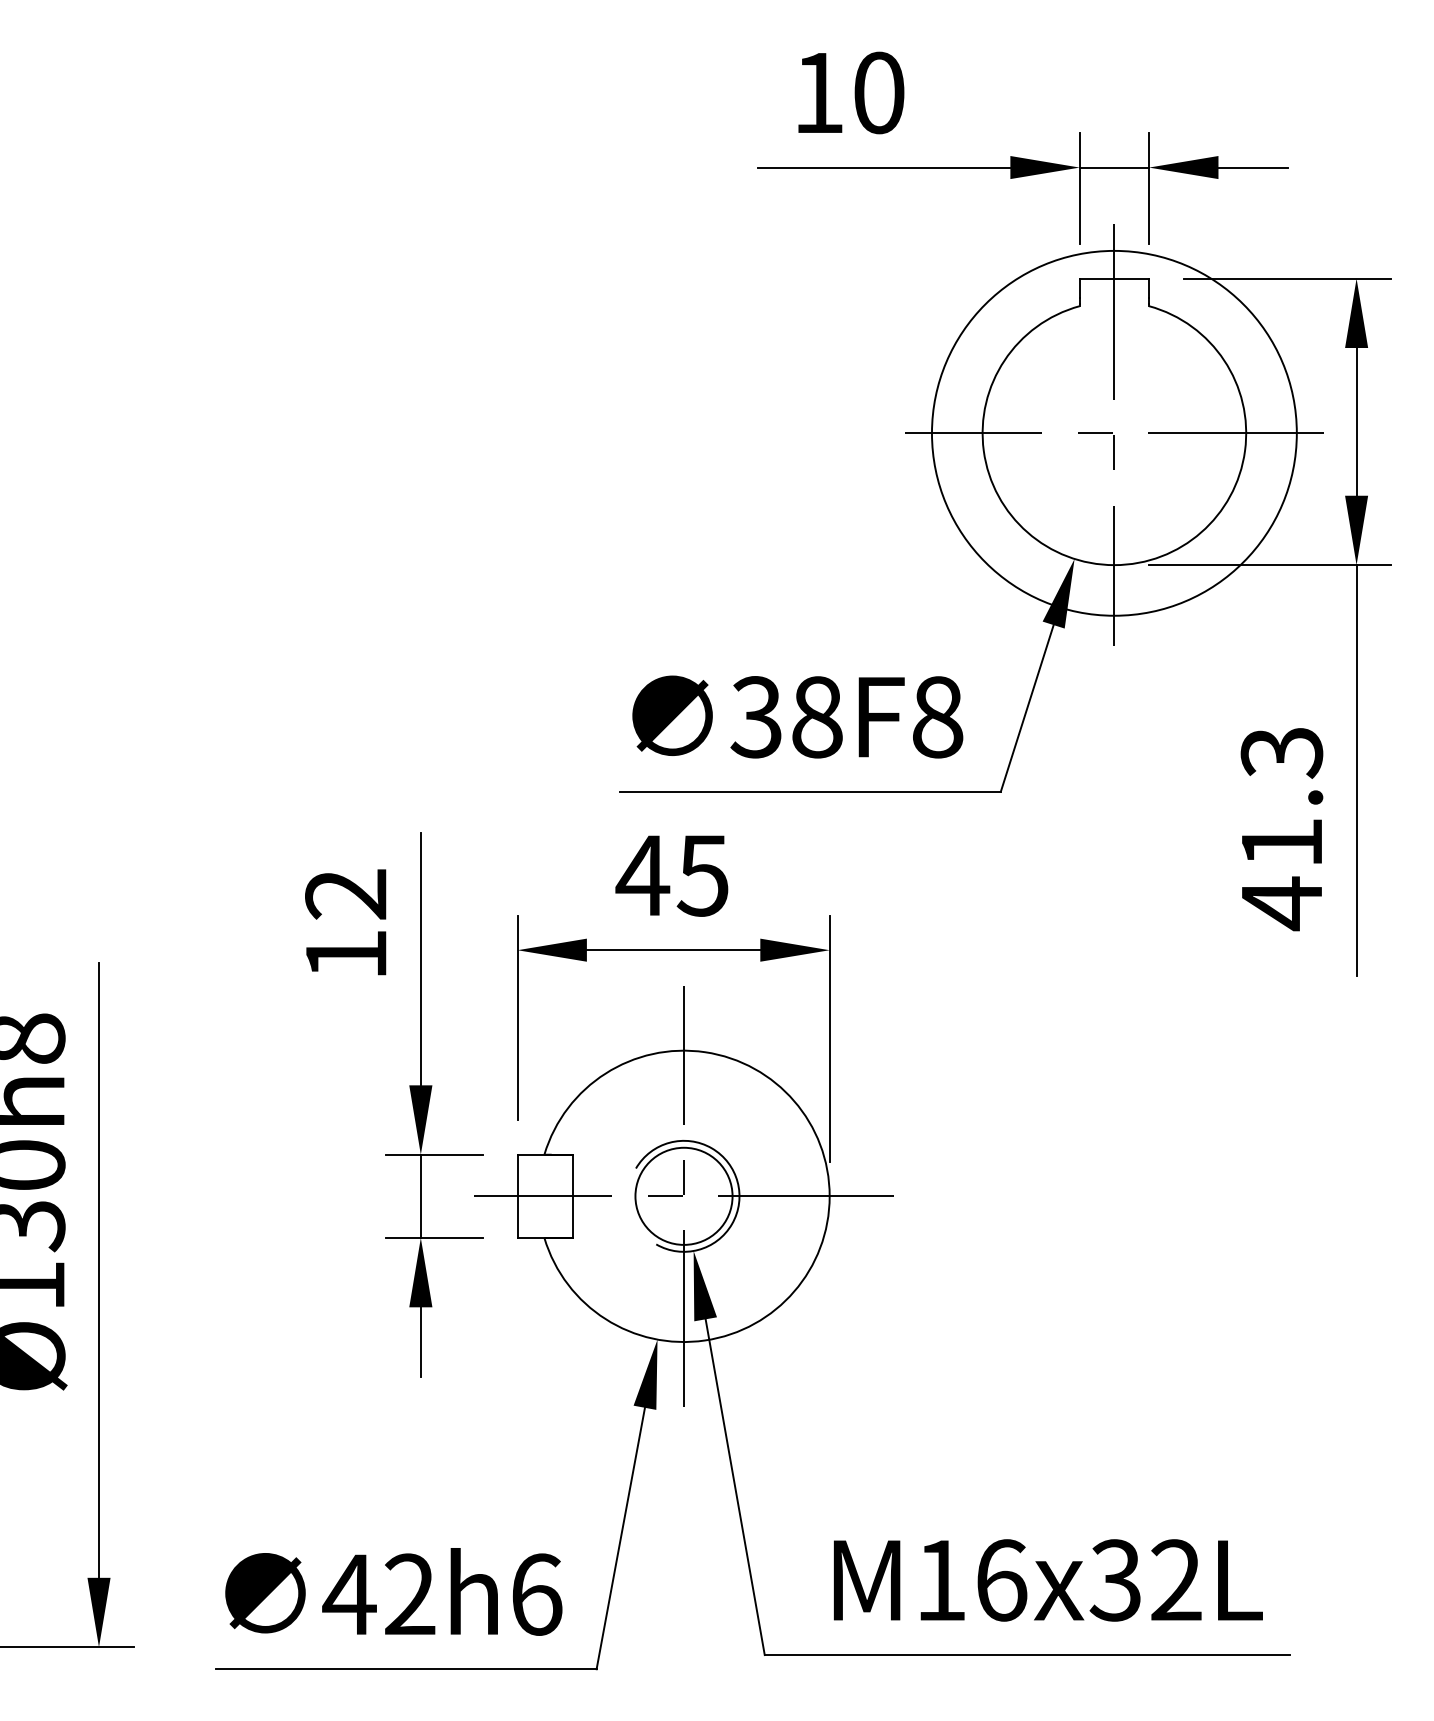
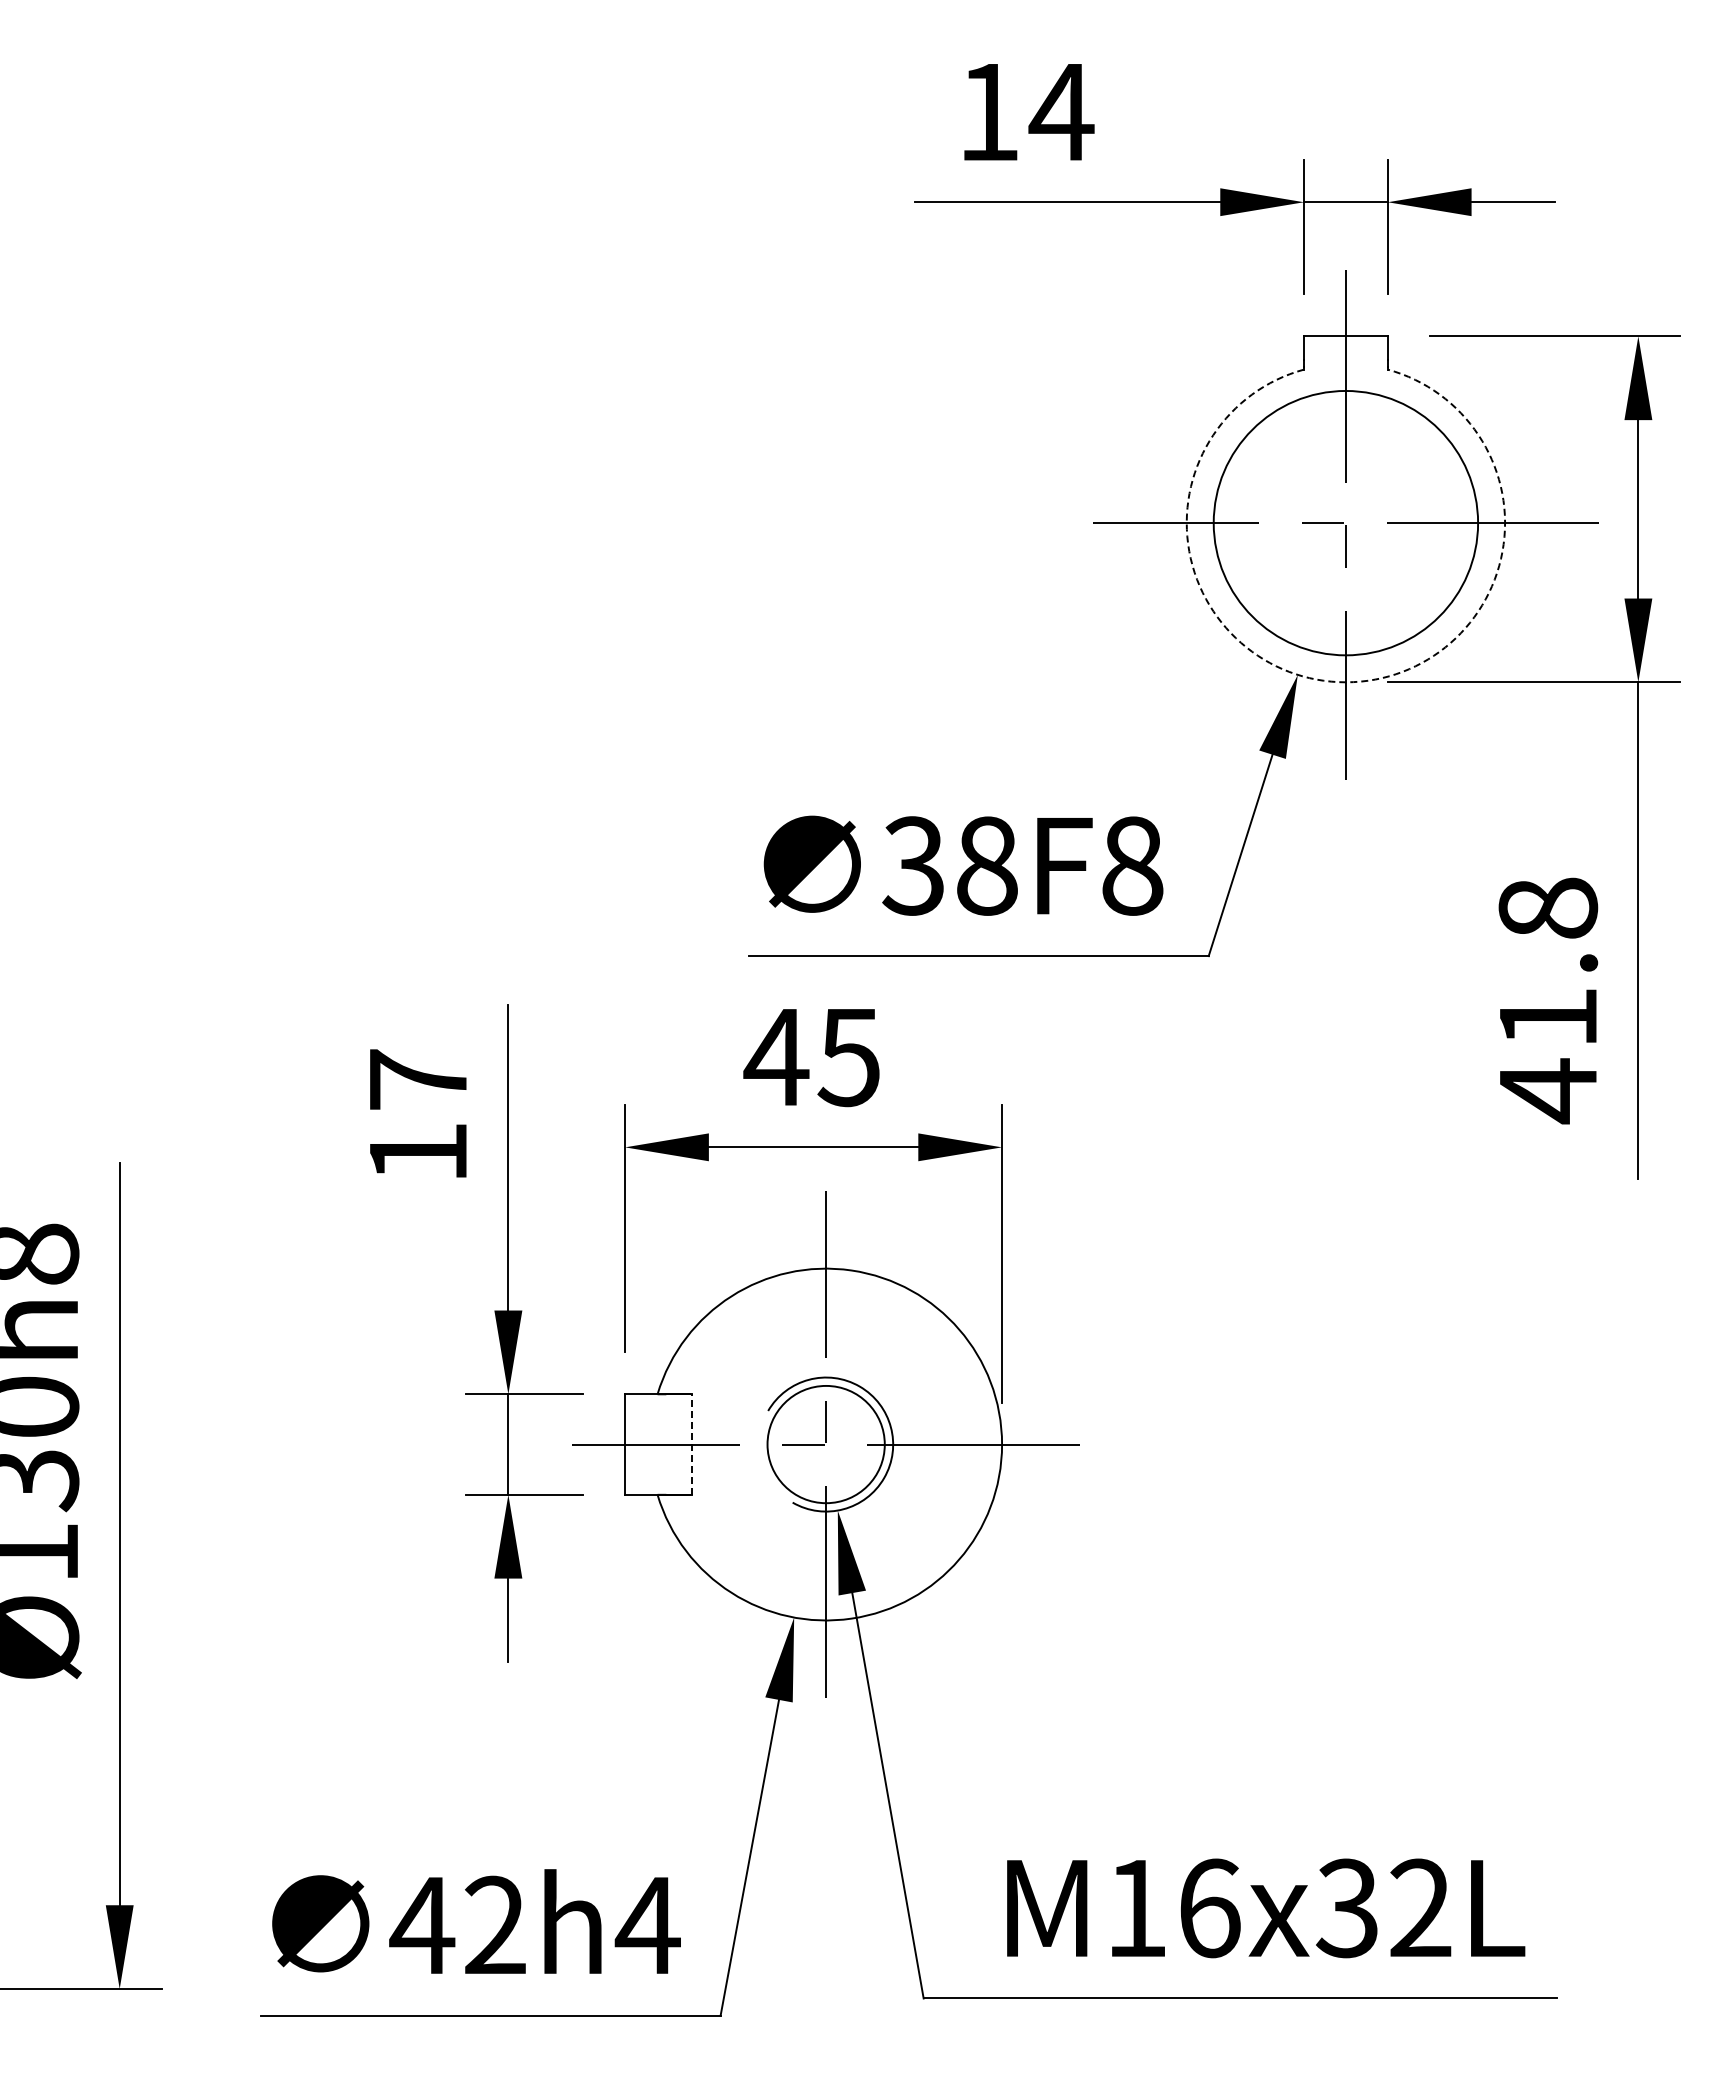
text: (878, 92) -> (1061, 111), 10 -> 14
circle: (1114, 432) -> (1345, 522), size x0.6
arc: (1114, 565) -> (1345, 682), solid -> dashed
text: (1282, 752) -> (1548, 908), 41.3 -> 41.8
text: (345, 894) -> (417, 1079), 12 -> 17
line: (573, 1196) -> (692, 1444), solid -> dashed
text: (536, 1594) -> (647, 1925), 42h6 -> 42h4

